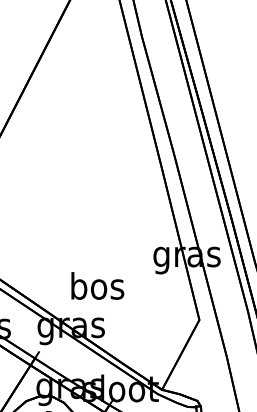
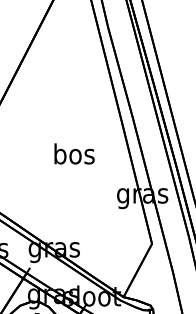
text: (97, 285) -> (74, 153), moved

